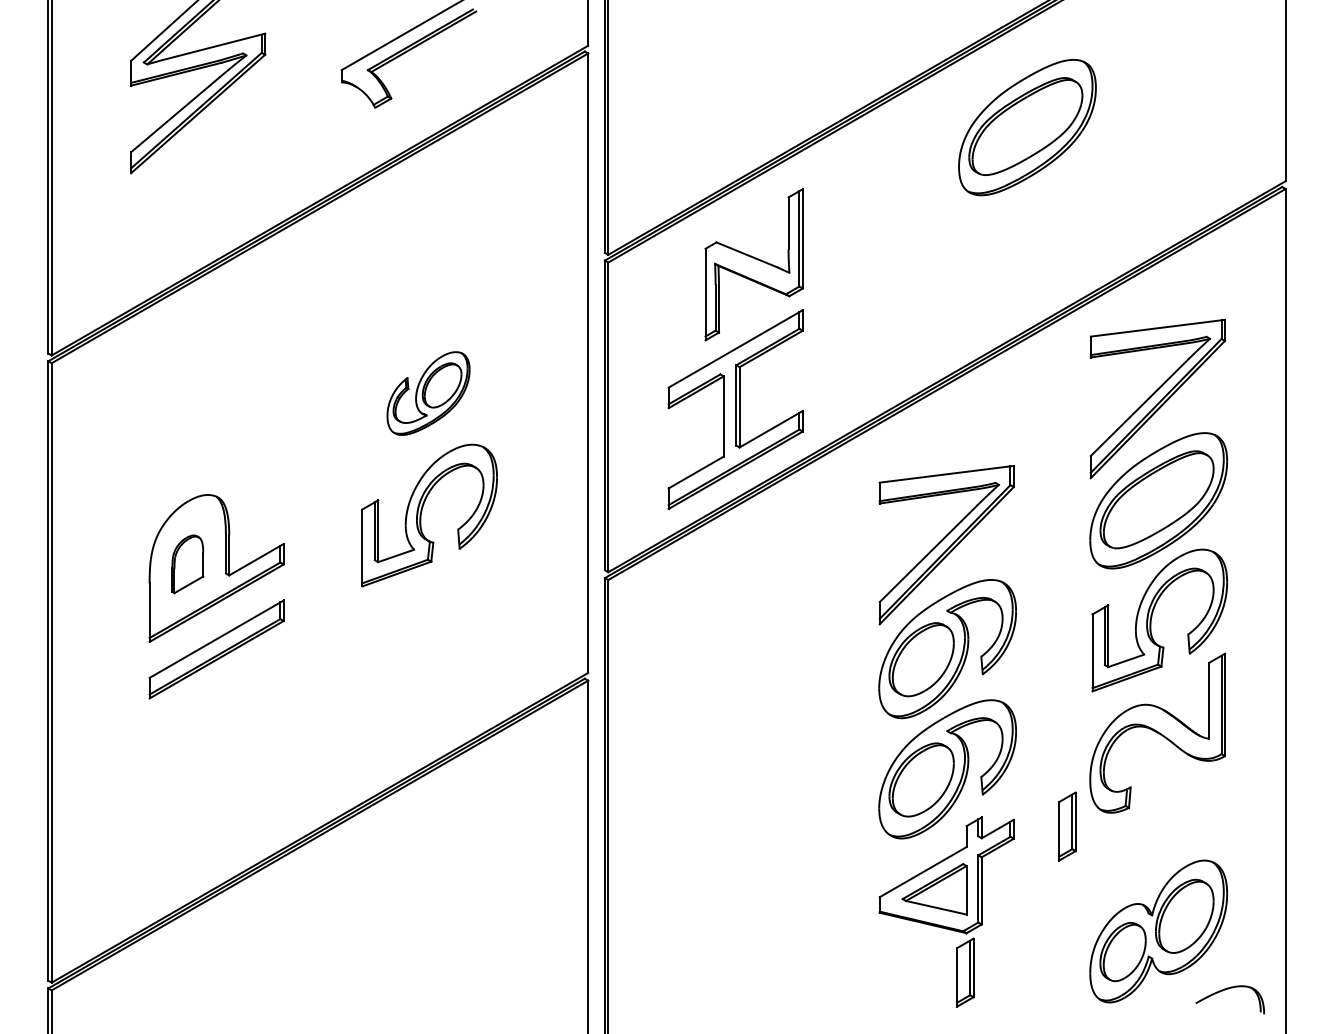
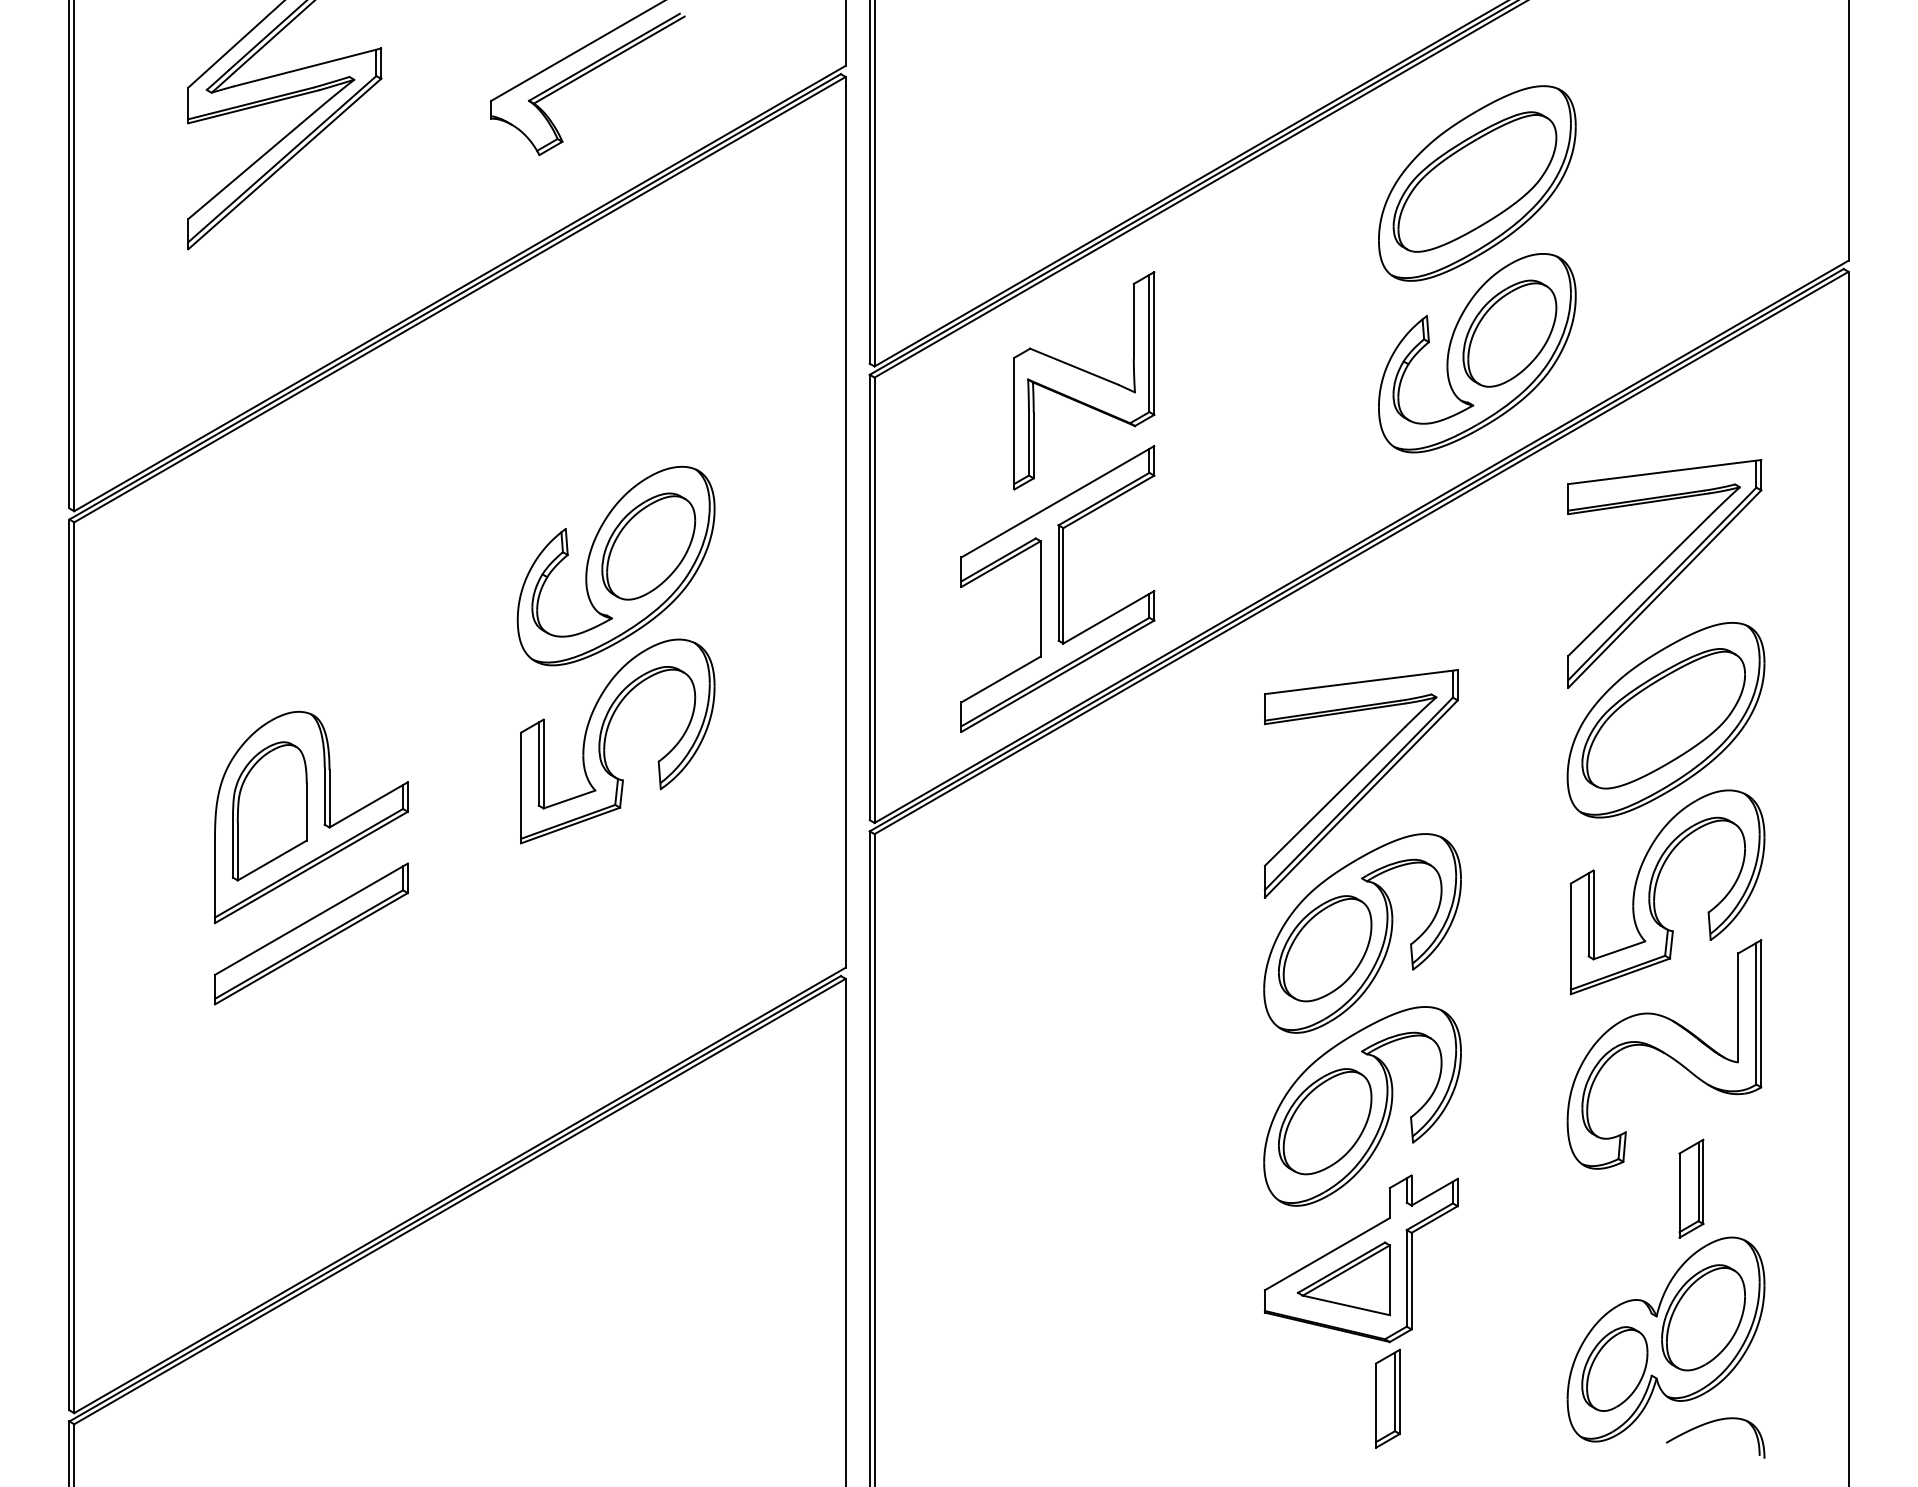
part: (1027, 245) -> (1477, 353), added
part: (428, 393) -> (616, 565), size x1.67
part: (187, 564) -> (269, 811), size x1.67
part: (1067, 826) -> (1691, 1188), moved
part: (1225, 990) -> (1708, 1424), moved

